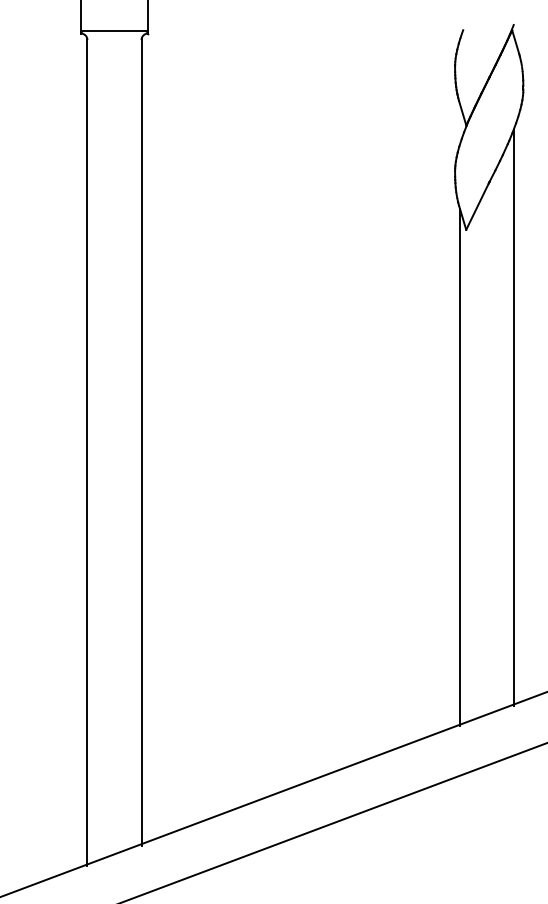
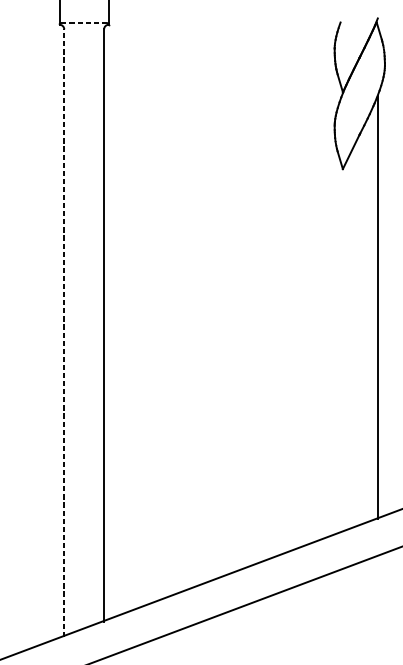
line: (114, 31) -> (84, 23), solid -> dashed
line: (87, 452) -> (64, 332), solid -> dashed
line: (460, 467) -> (338, 343), removed

